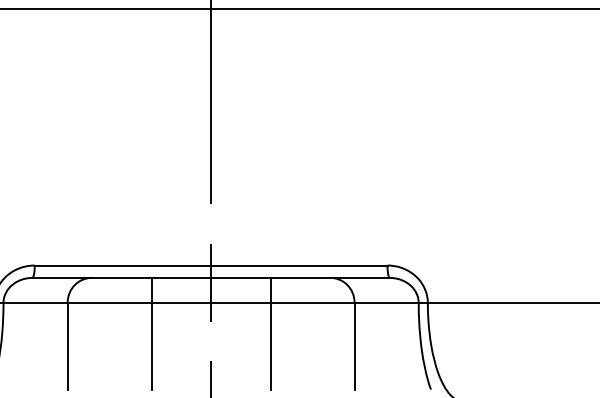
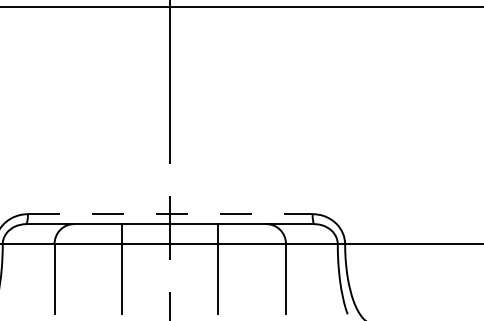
line: (211, 265) -> (170, 214), solid -> dashed

